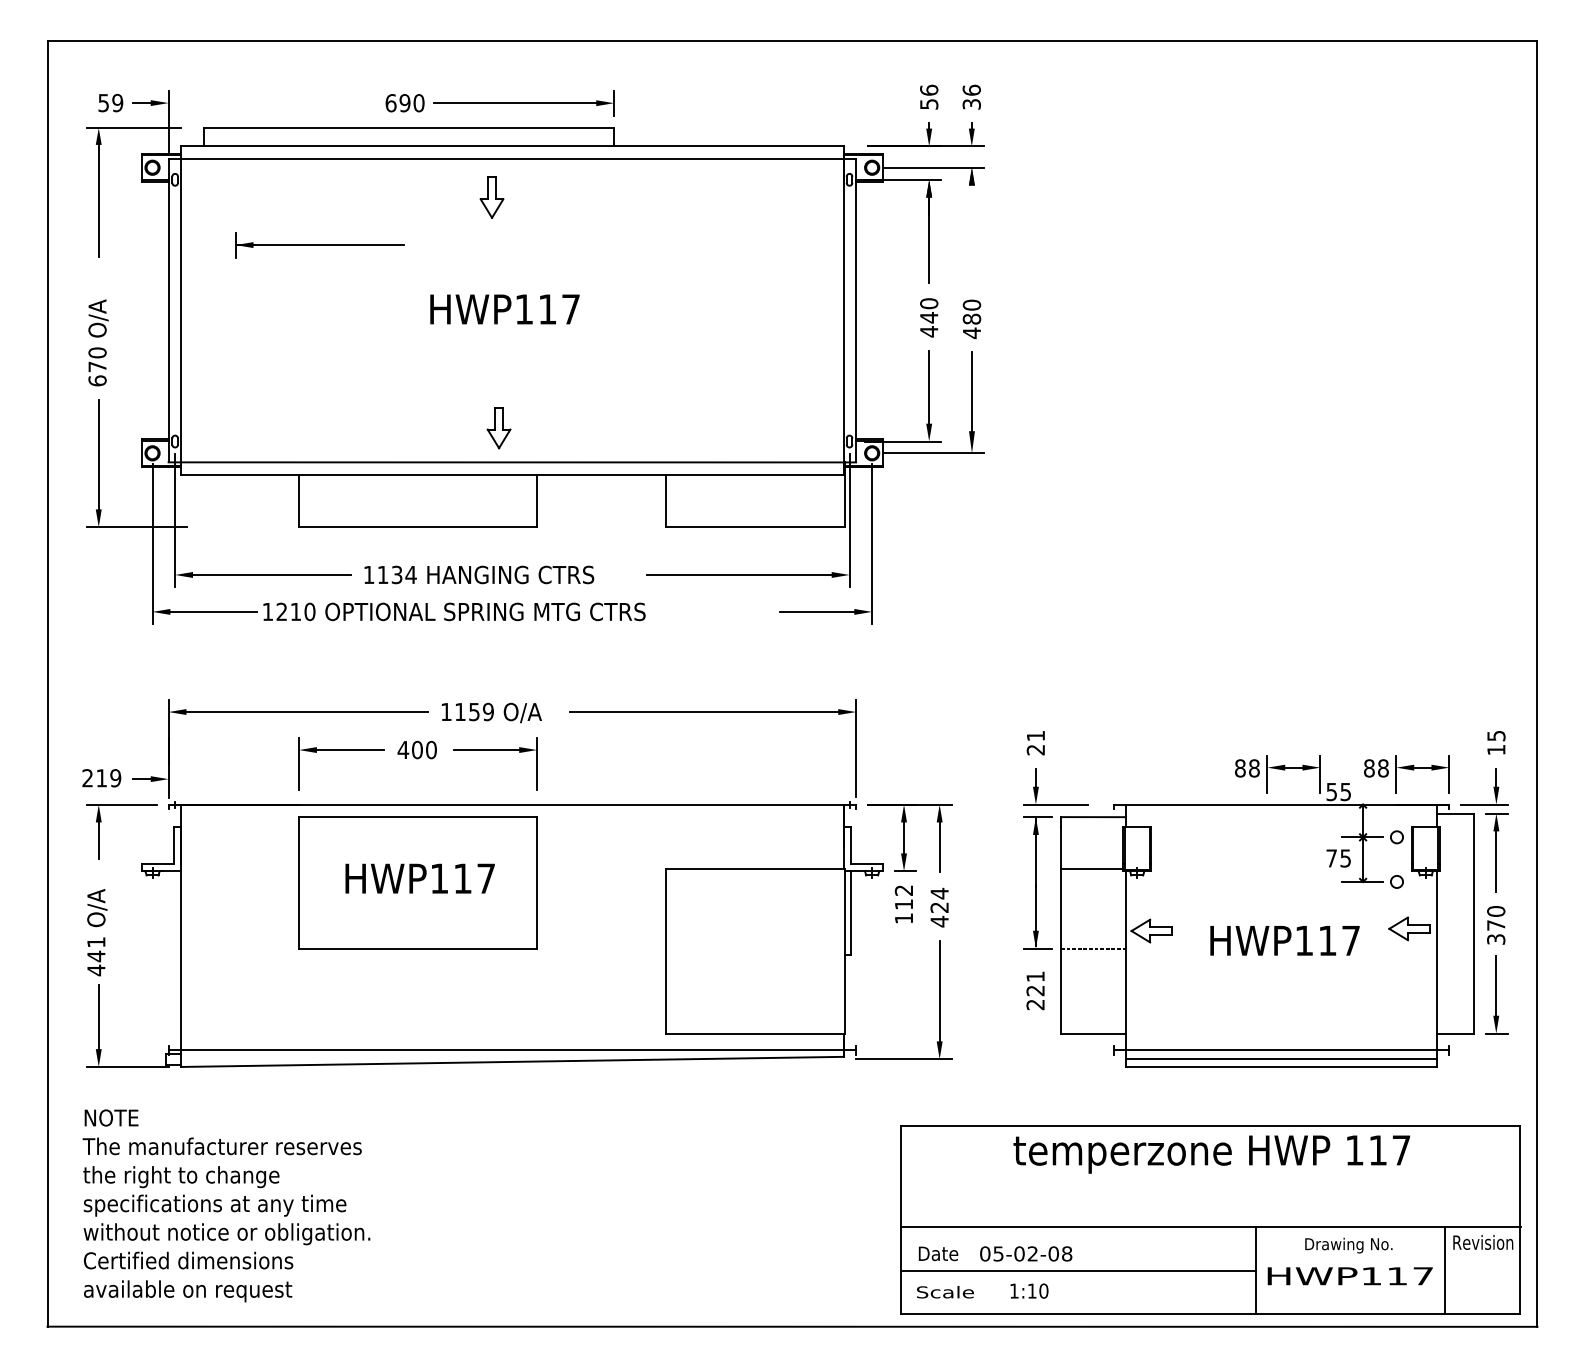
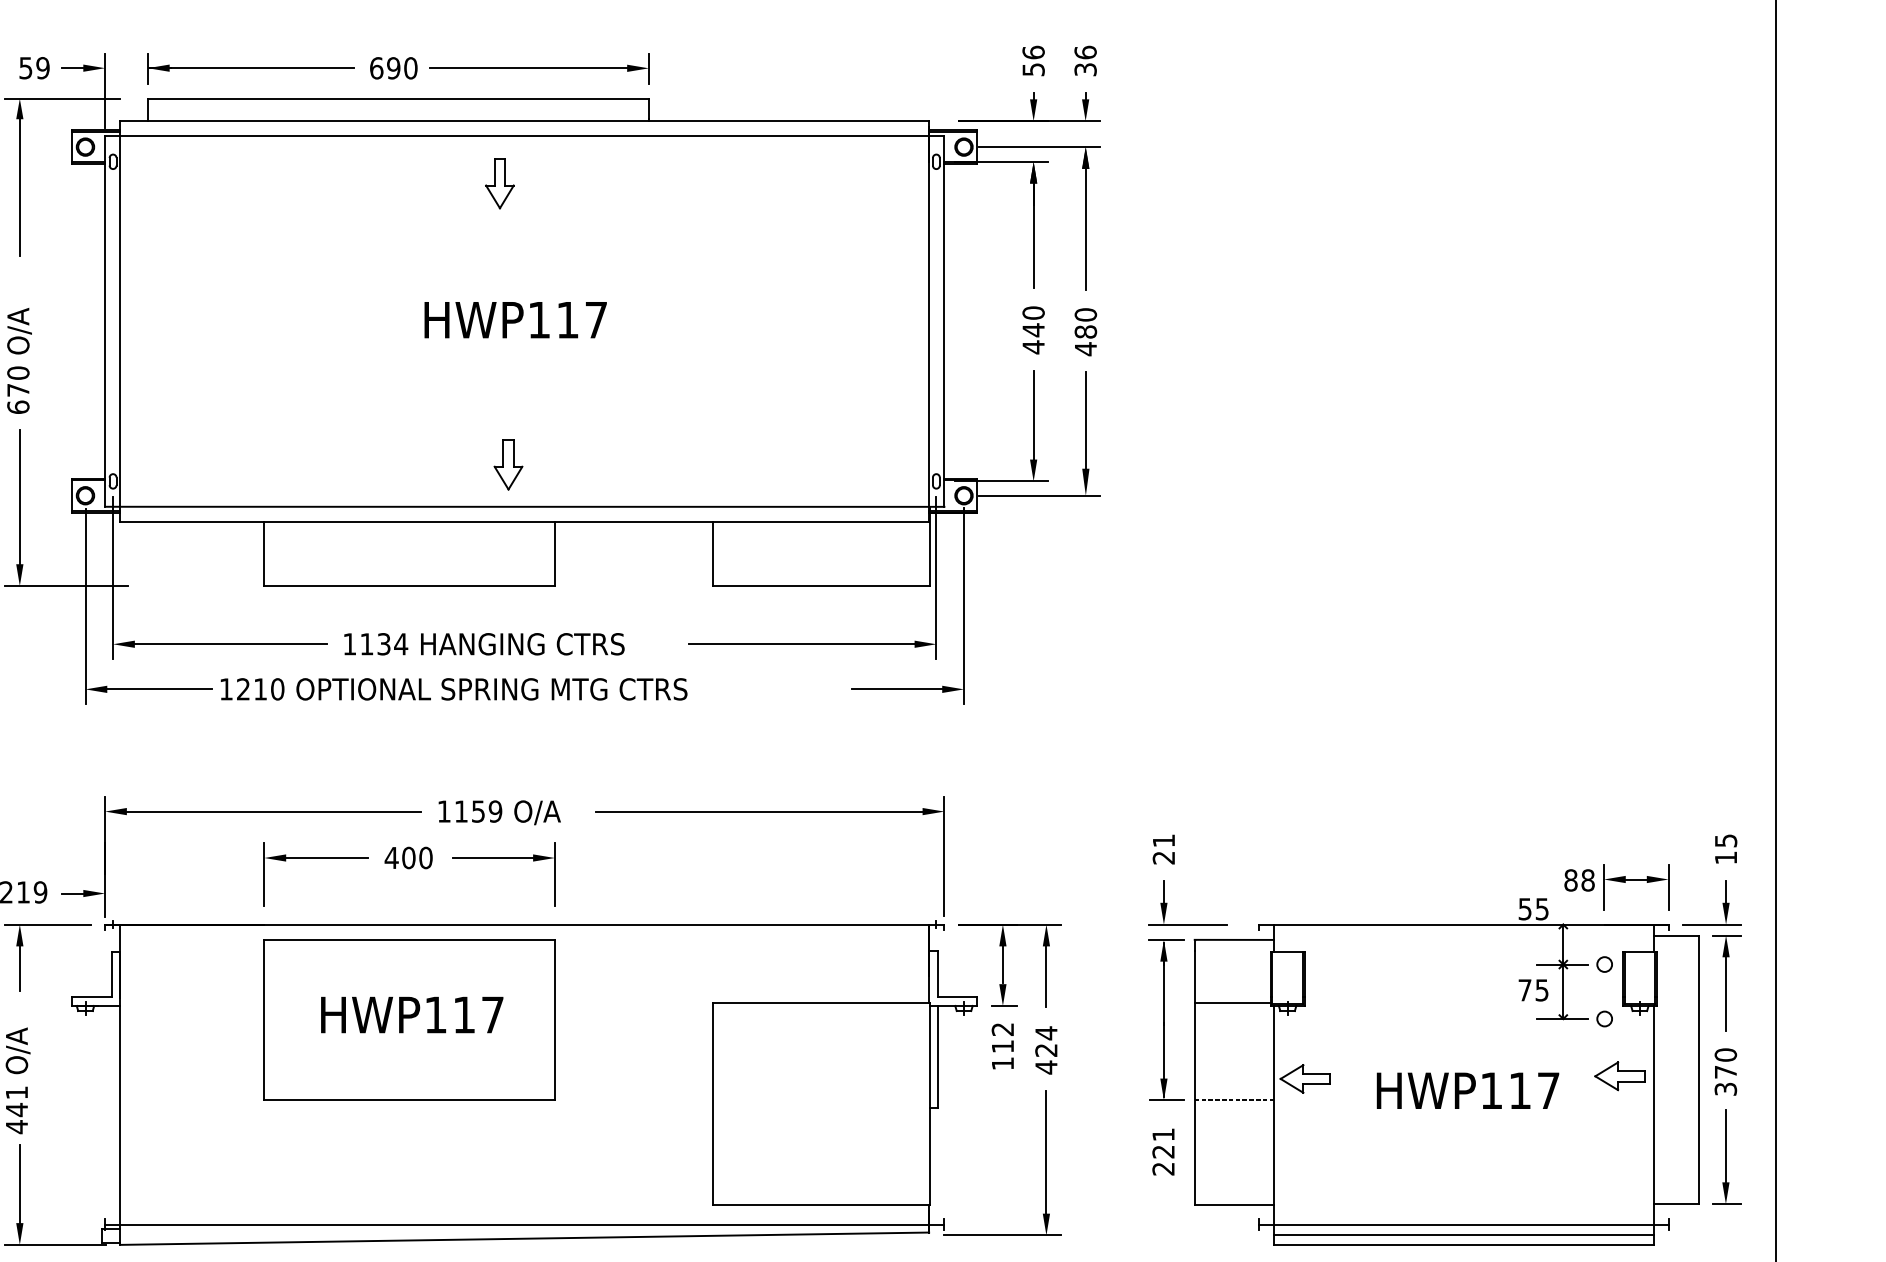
line: (971, 234) -> (1085, 228), added
part: (319, 245) -> (250, 68), moved
part: (1277, 774) -> (1458, 887), removed

